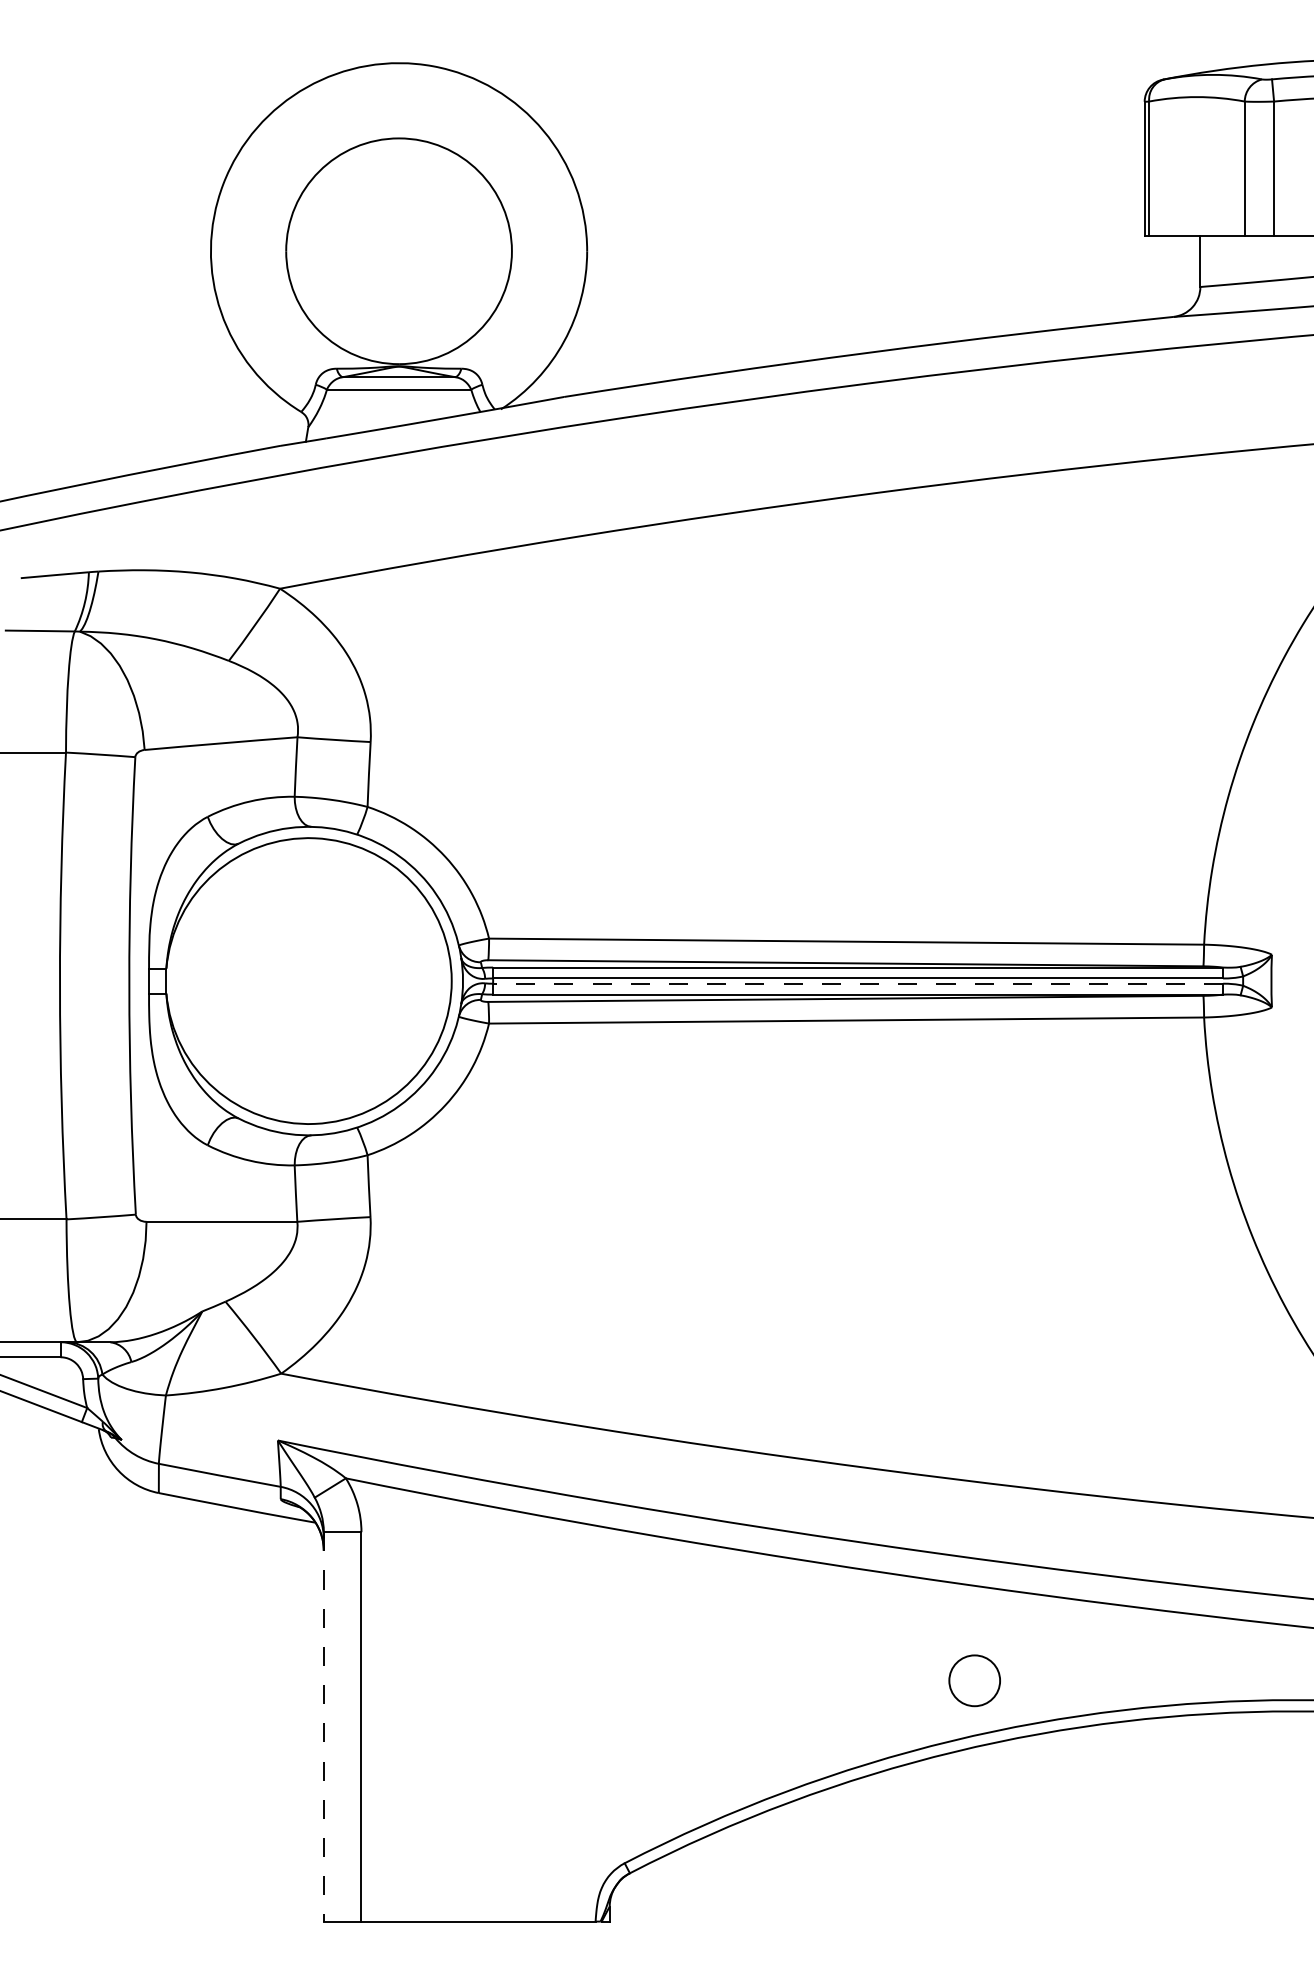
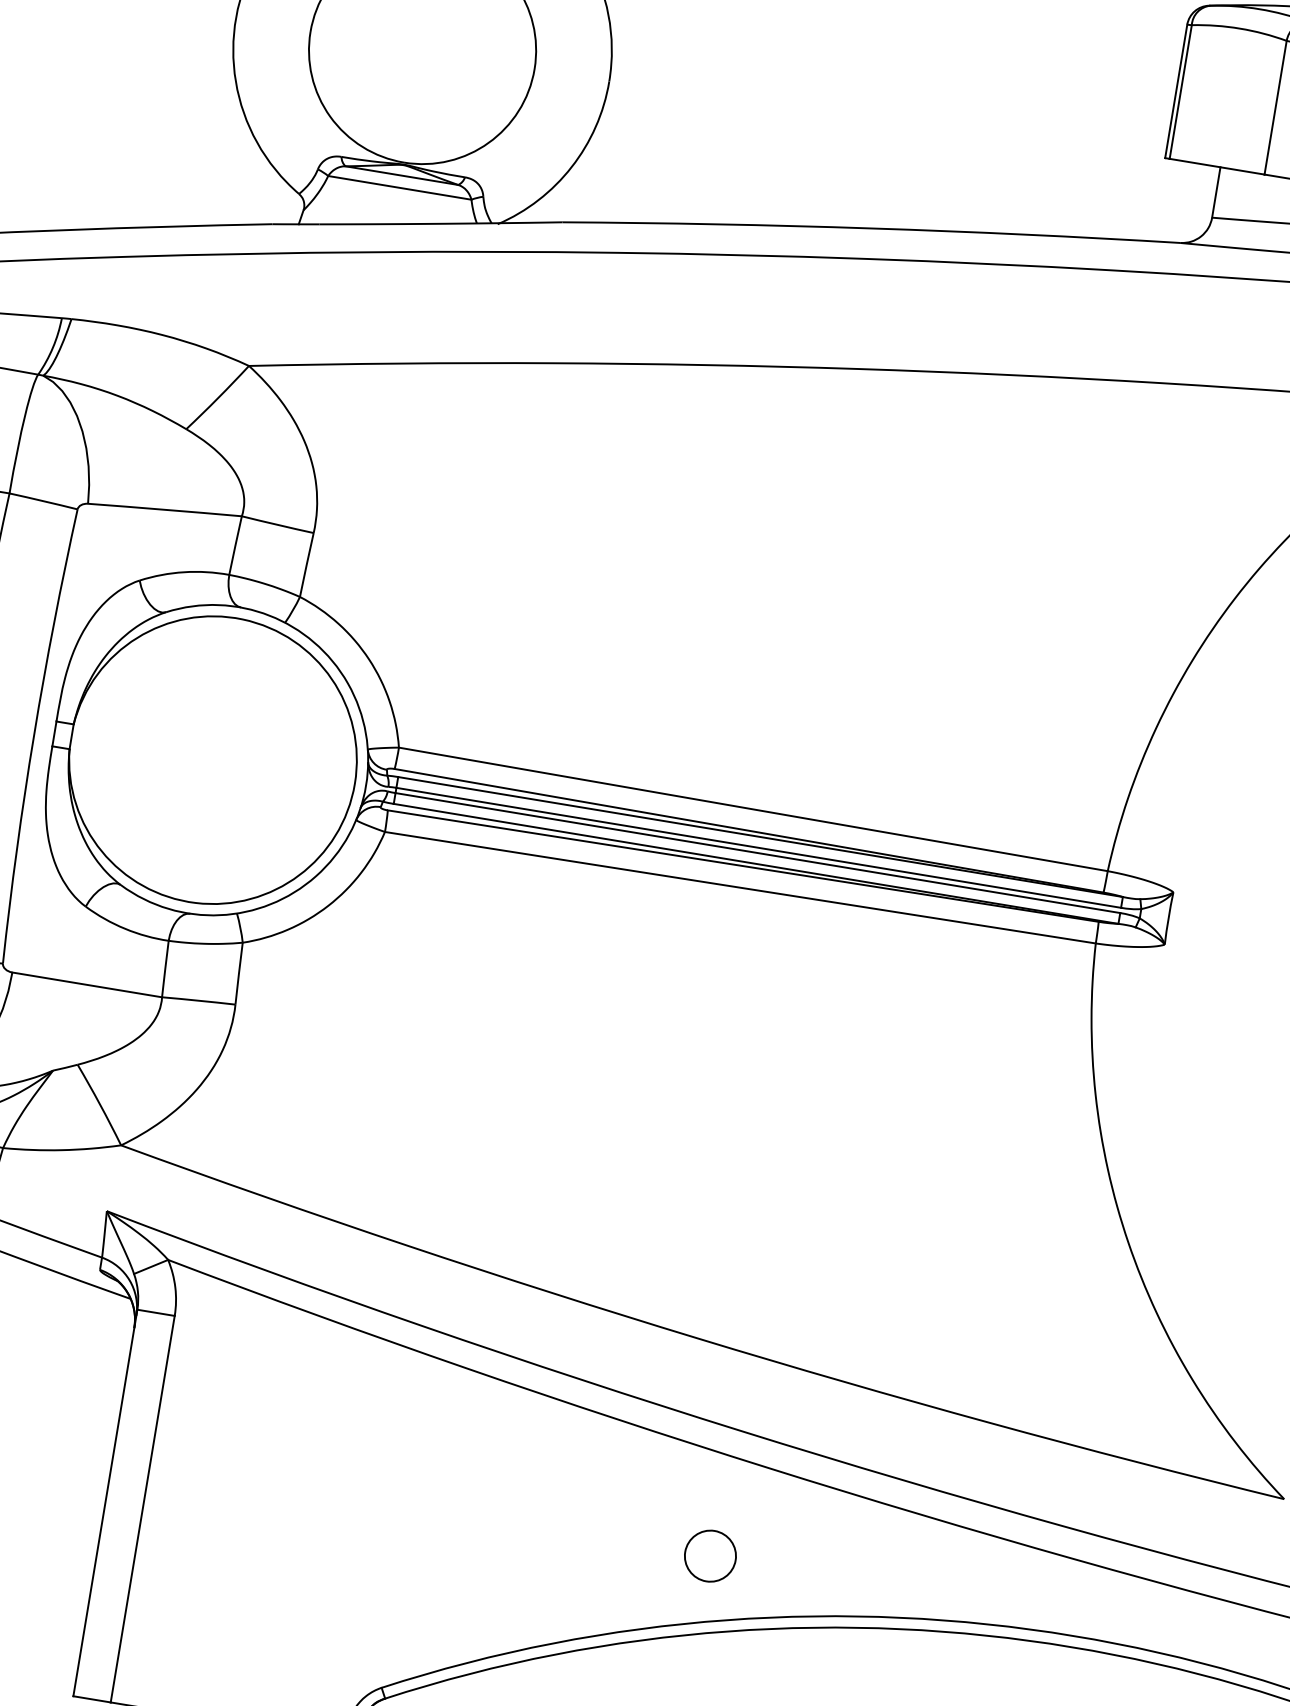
line: (857, 983) -> (757, 852), dashed -> solid
circle: (974, 1680) -> (710, 1555), moved
line: (323, 1726) -> (105, 1502), dashed -> solid

